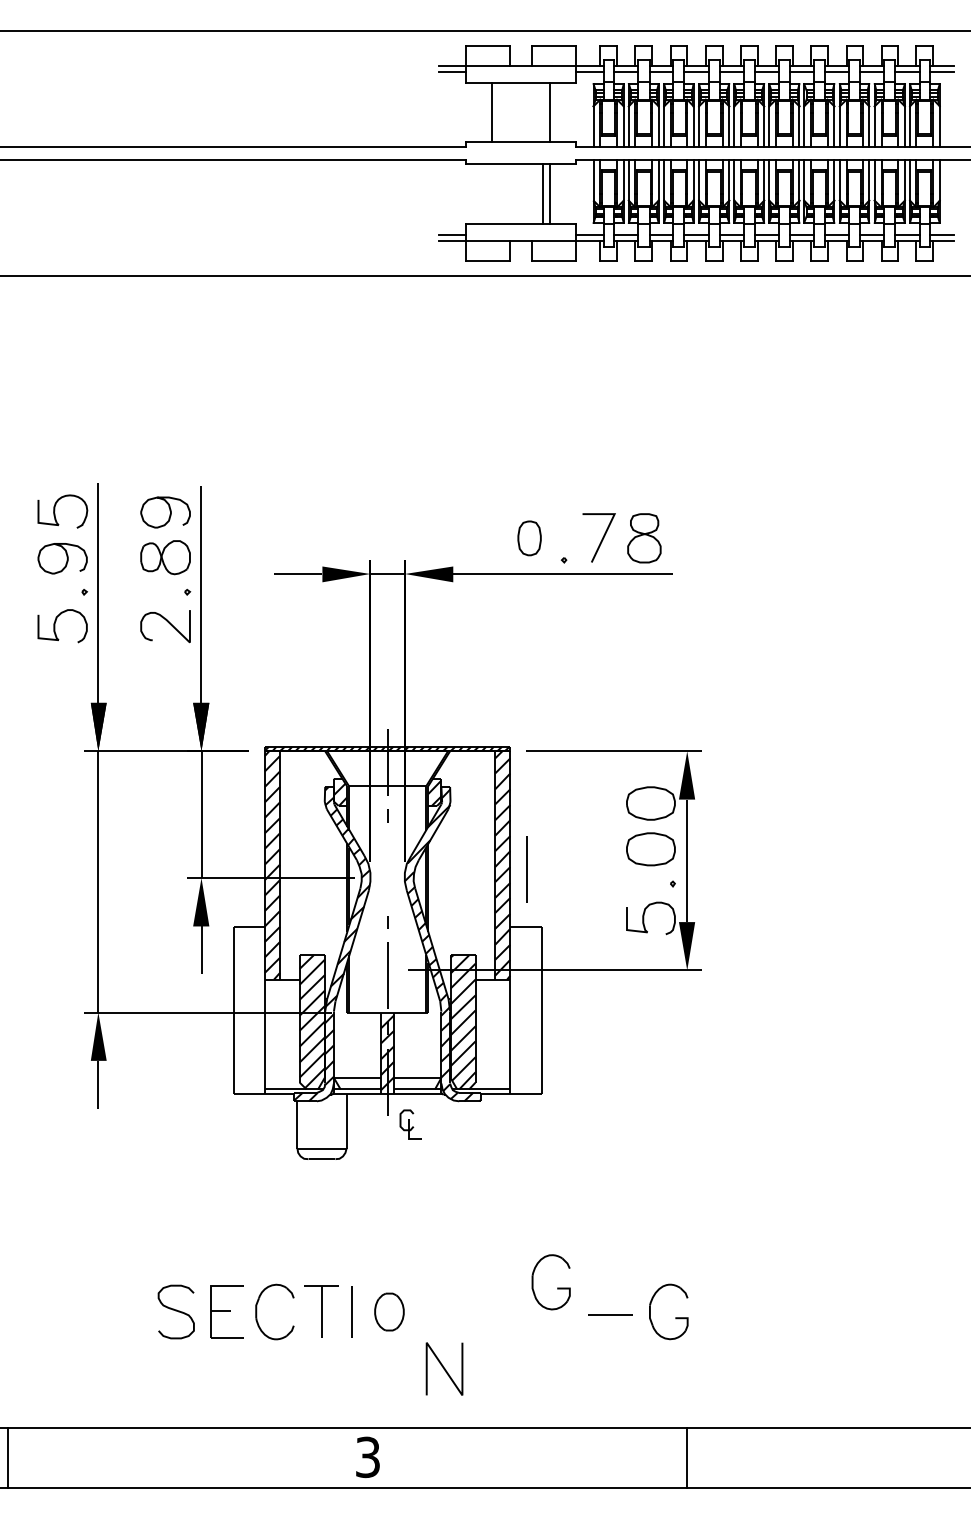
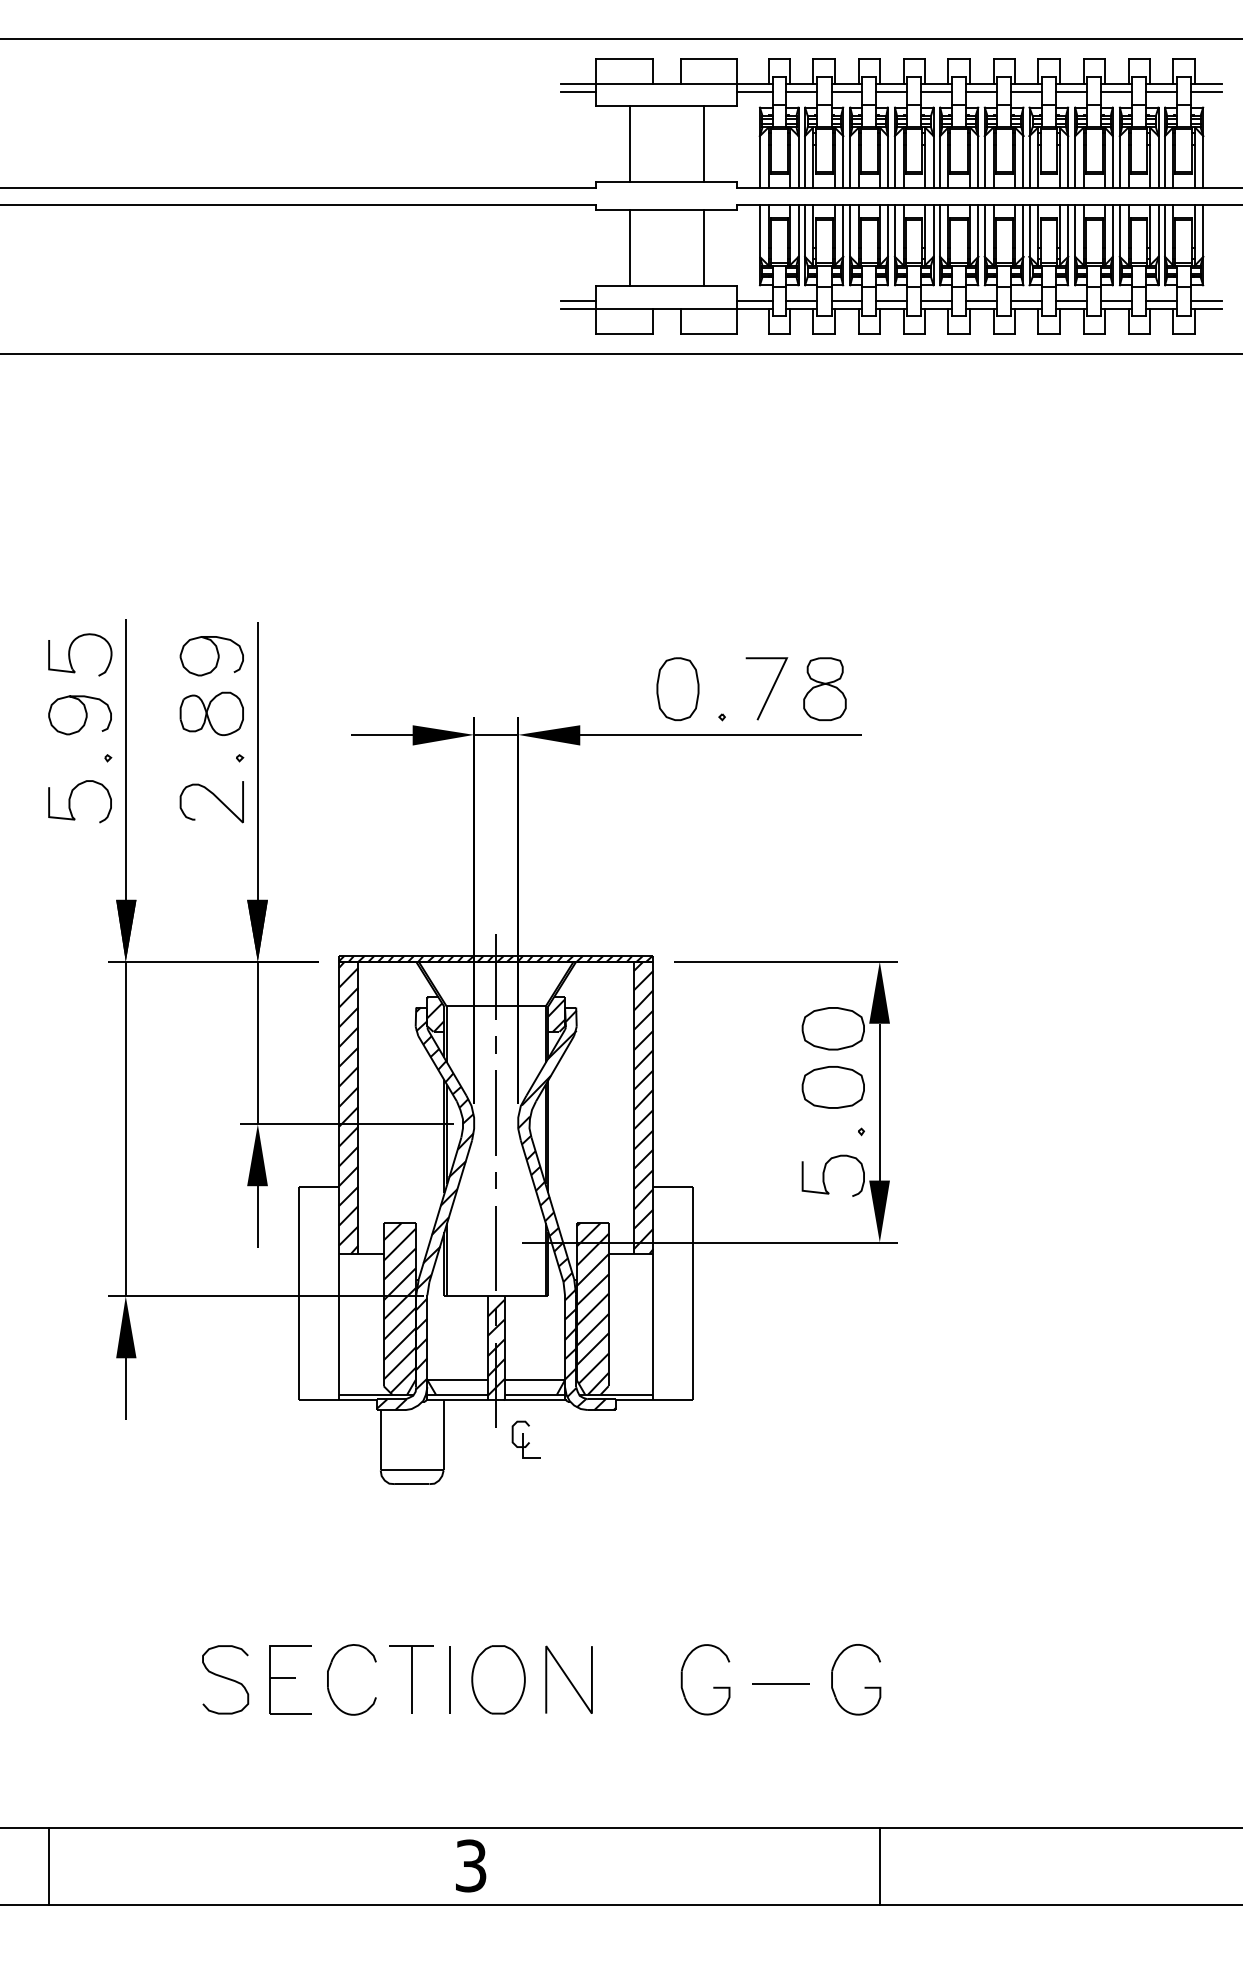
line: (542, 194) -> (629, 248), moved
part: (529, 538) -> (677, 689), size x1.43
line: (526, 868) -> (495, 1112), moved
part: (557, 1287) -> (713, 1686), moved
part: (389, 1311) -> (498, 1679), size x1.43
line: (444, 1368) -> (568, 1679), moved
line: (7, 1457) -> (48, 1866), moved

